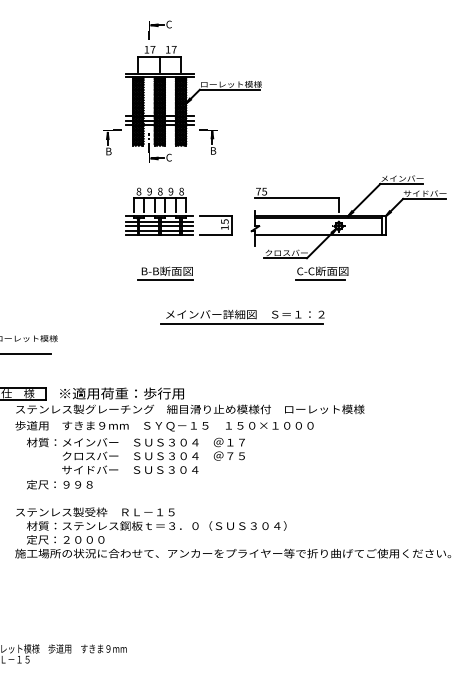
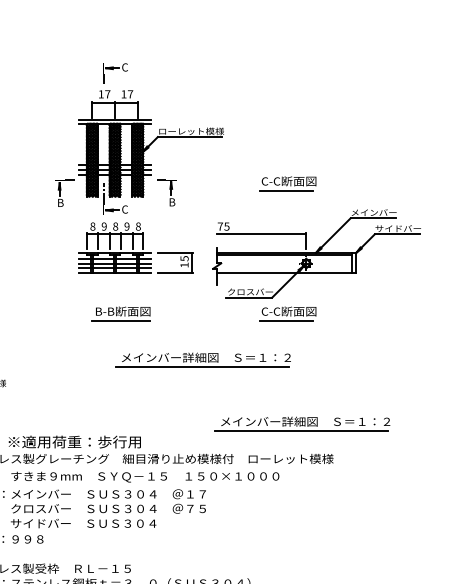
part: (182, 91) -> (139, 138), moved
part: (321, 151) -> (287, 183), added
part: (335, 376) -> (302, 423), added

